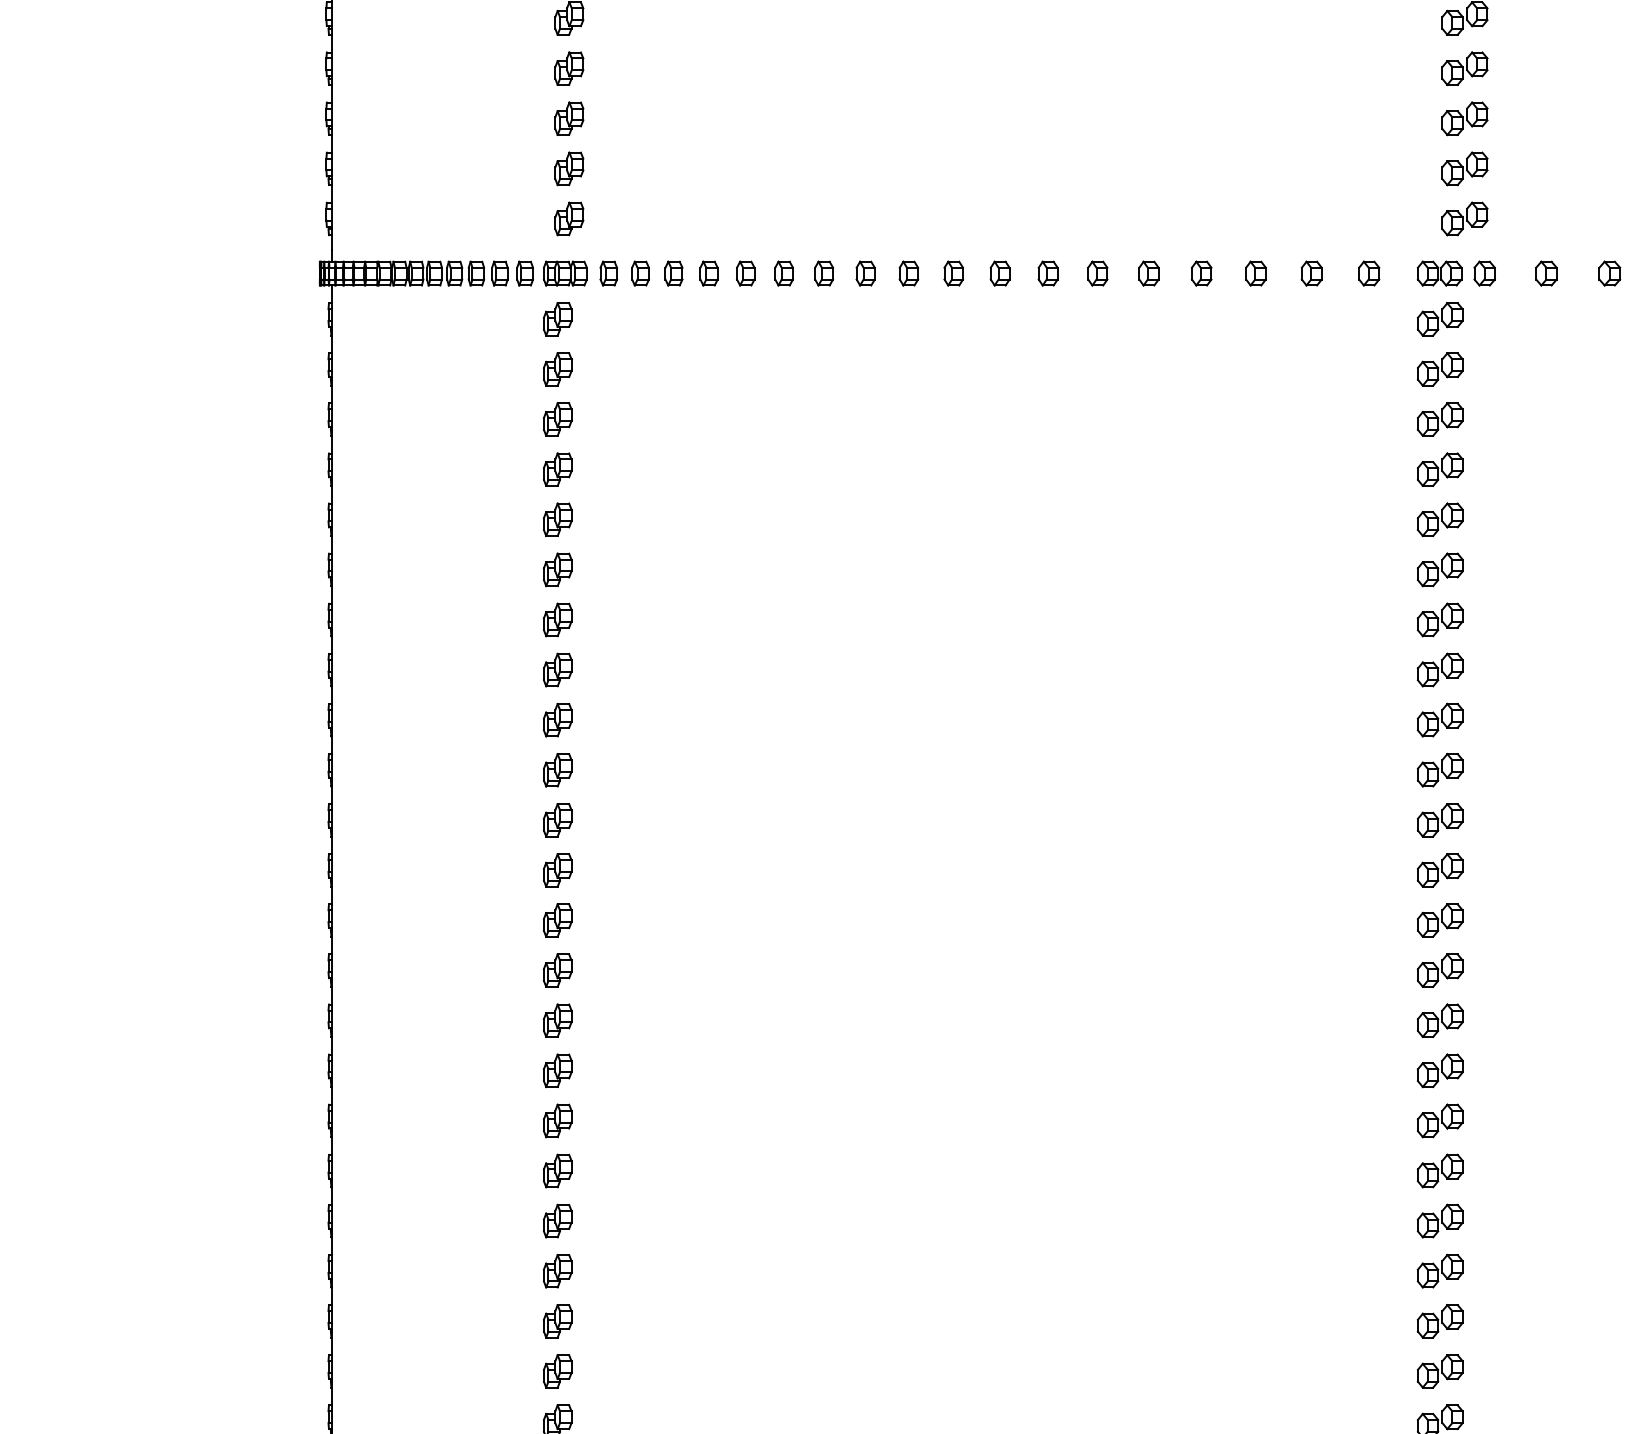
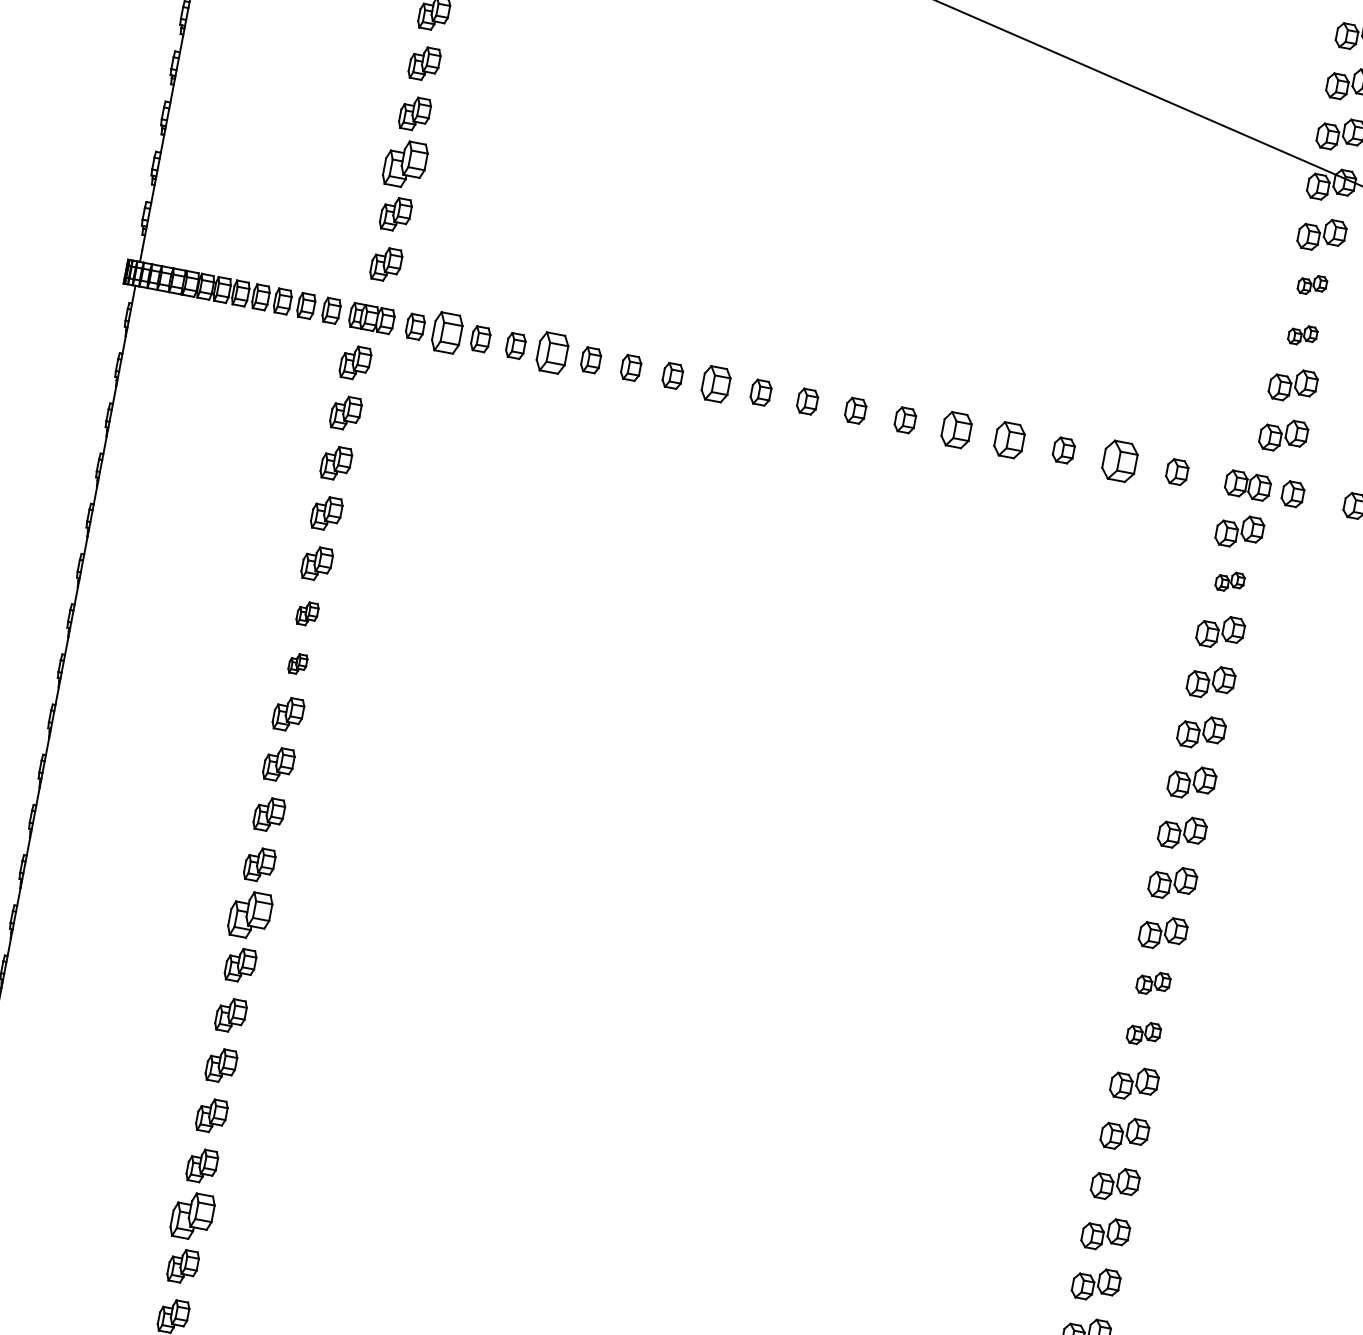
part: (1464, 68) -> (1311, 284), size x0.6
part: (569, 118) -> (405, 163), size x1.4
part: (1464, 118) -> (1302, 334), size x0.6
part: (640, 273) -> (447, 332), size x1.6
part: (745, 273) -> (552, 352), size x1.6
part: (908, 273) -> (715, 383), size x1.4
part: (1148, 273) -> (956, 429), size x1.4
part: (1201, 273) -> (1009, 439), size x1.4
part: (1311, 273) -> (1119, 461), size x1.6
part: (1439, 369) -> (1229, 581), size x0.6
part: (557, 569) -> (307, 613), size x0.7
part: (557, 619) -> (297, 663), size x0.6
part: (1439, 770) -> (1152, 983), size x0.7
part: (1439, 820) -> (1143, 1033), size x0.7
part: (557, 870) -> (249, 915), size x1.4
part: (557, 1170) -> (192, 1215), size x1.4

